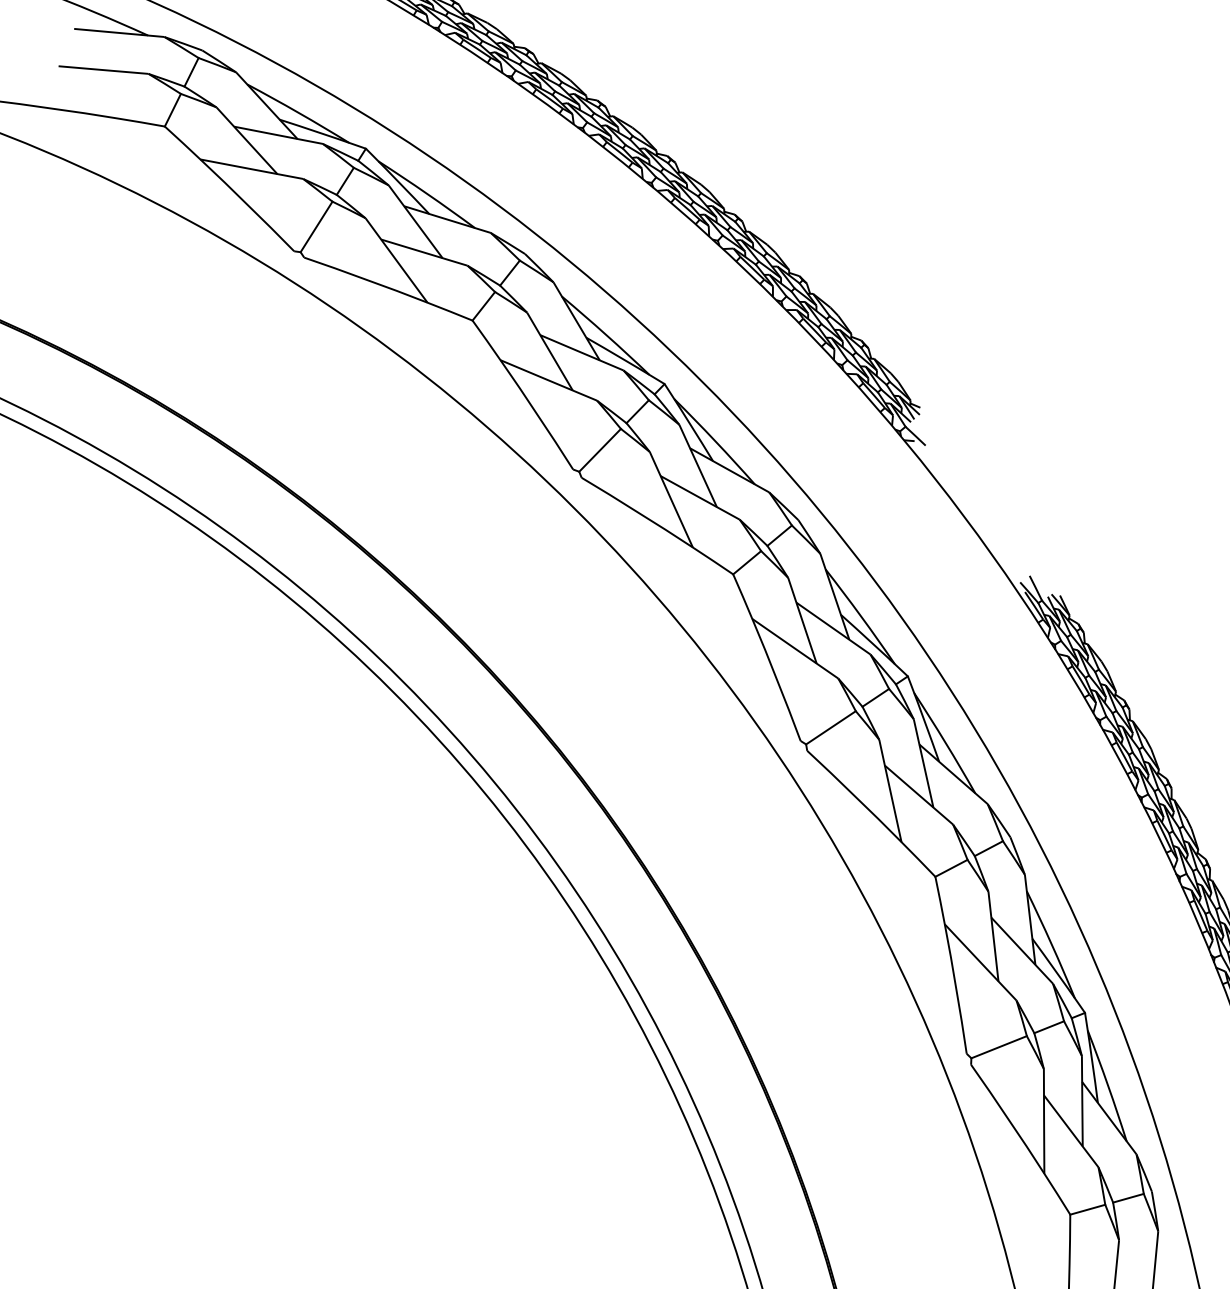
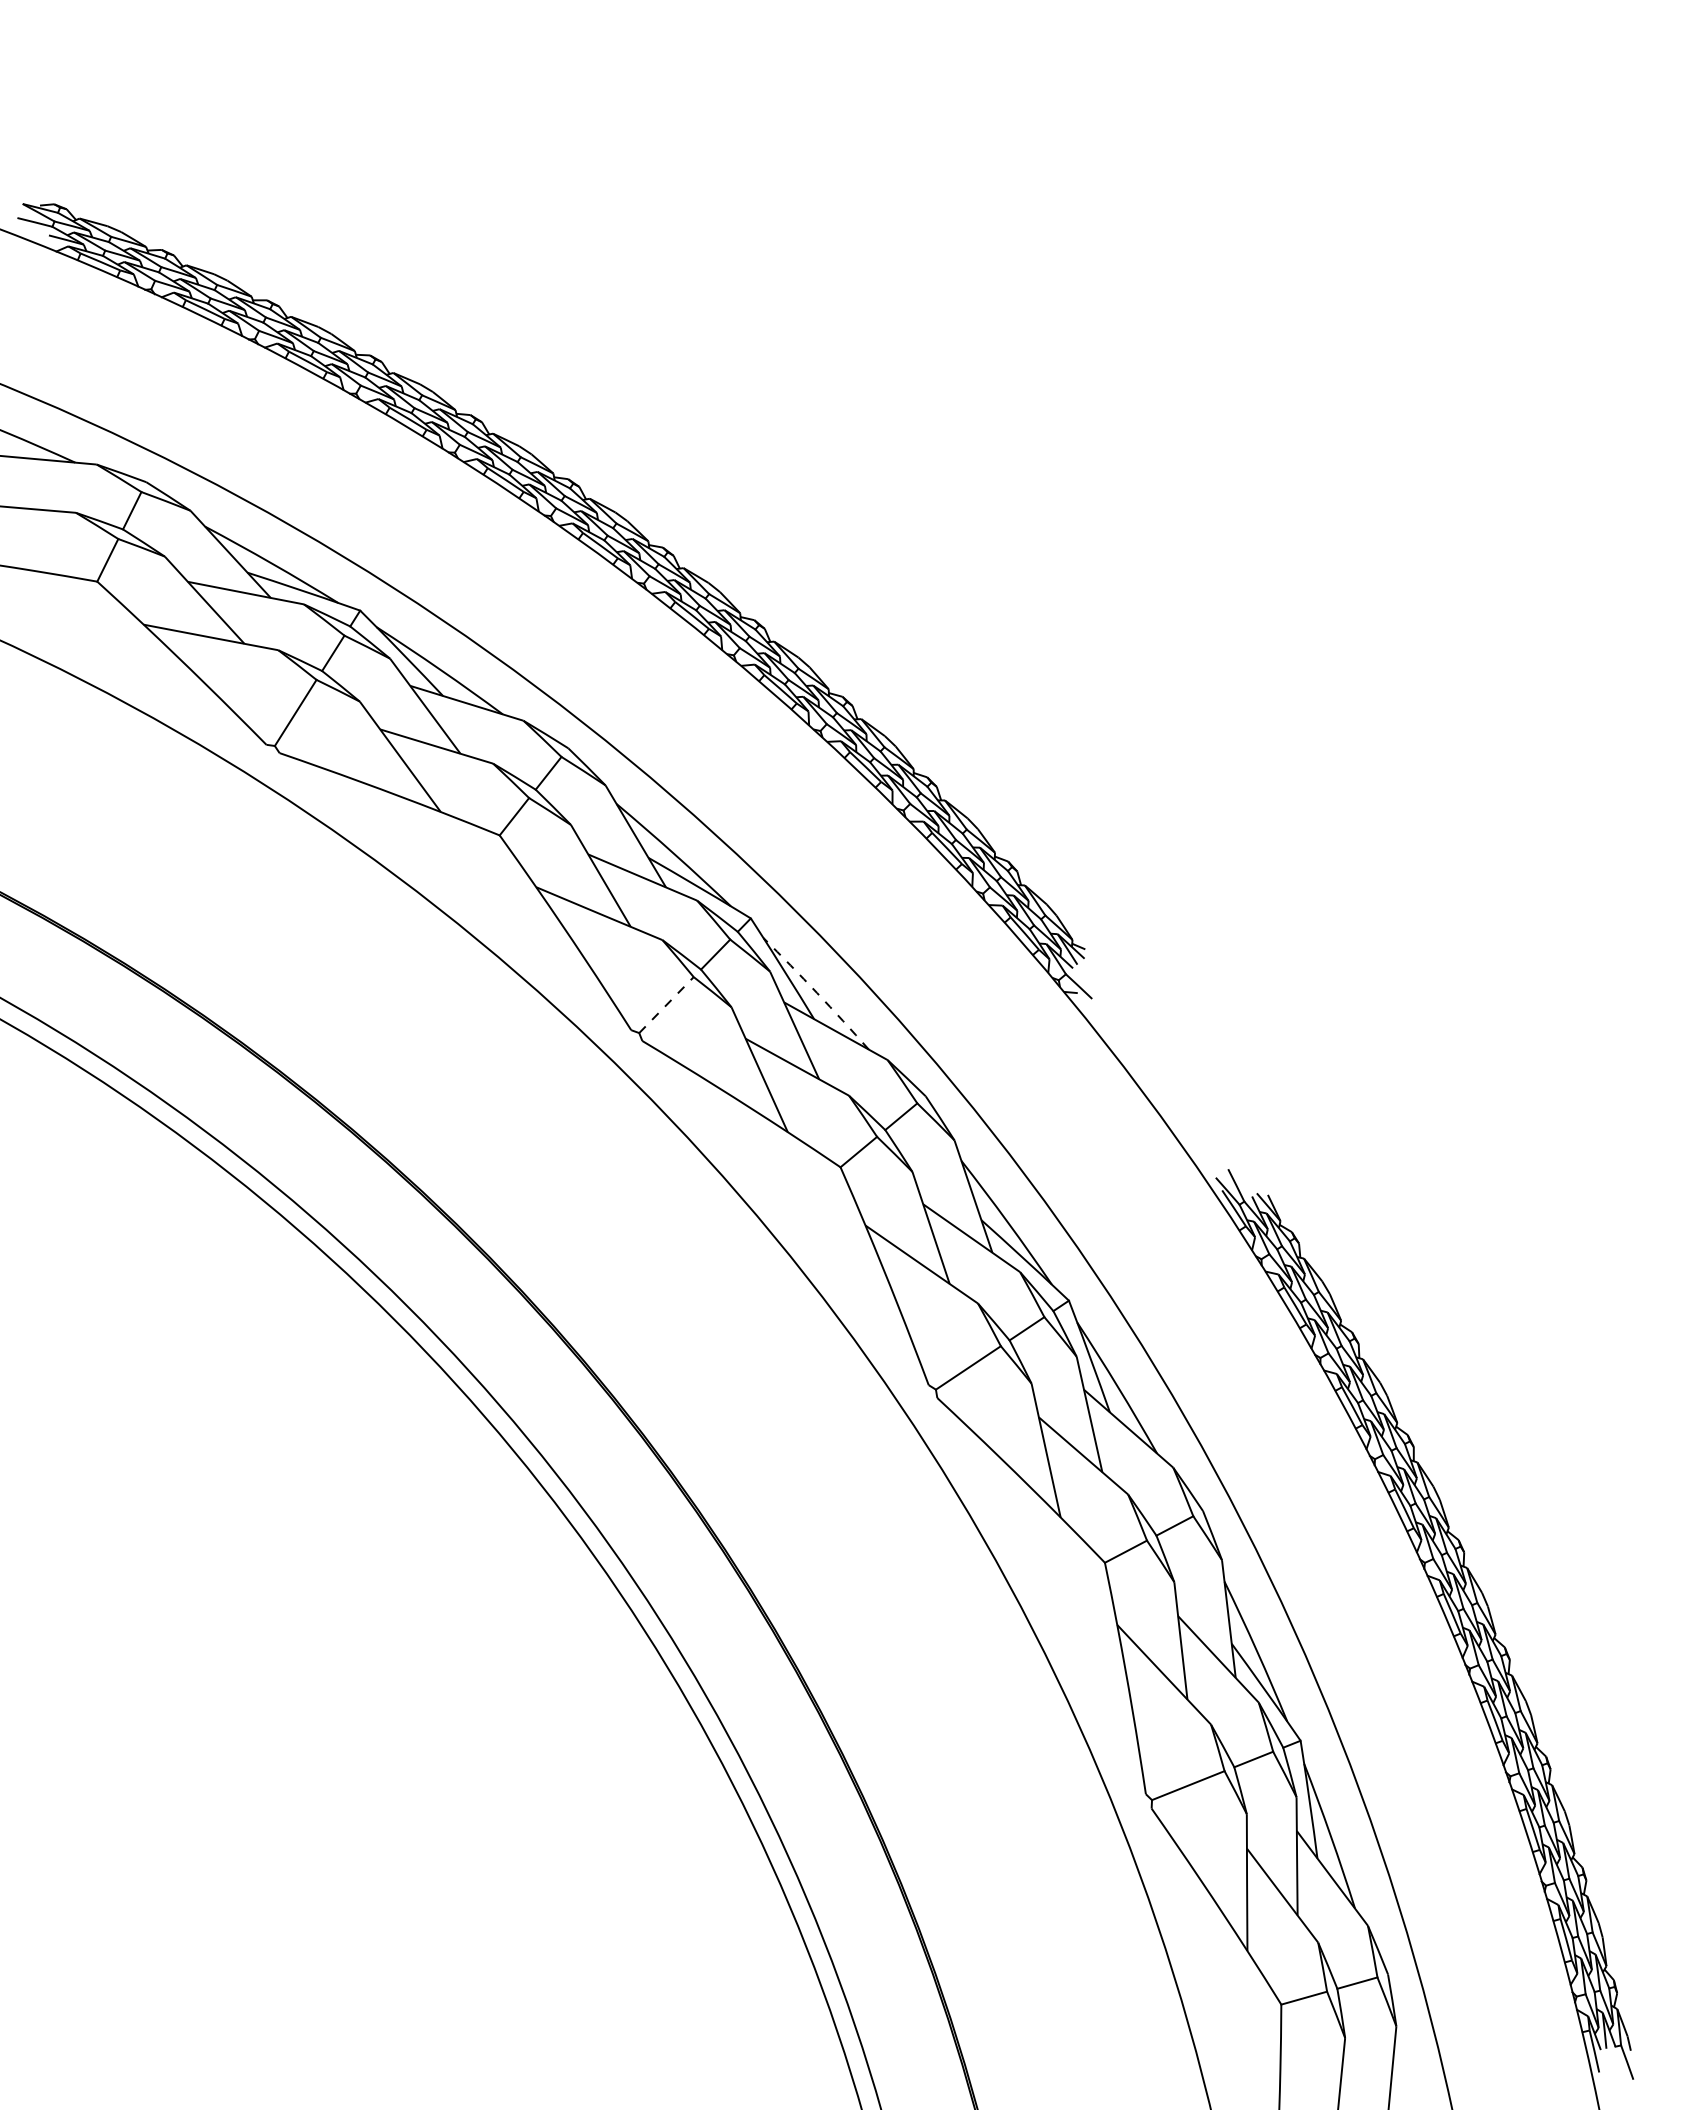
arc: (715, 441) -> (817, 993), solid -> dashed
line: (600, 449) -> (666, 1004), solid -> dashed

